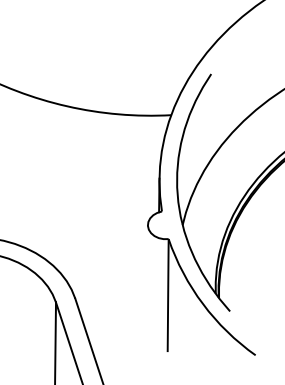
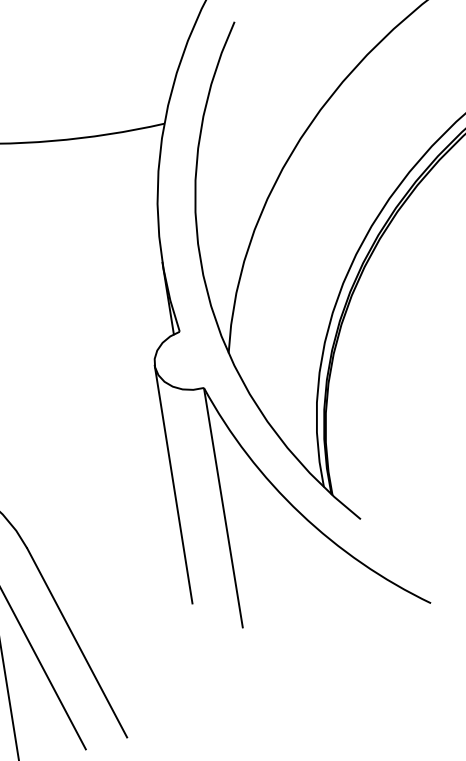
line: (146, 280) -> (171, 483), added

